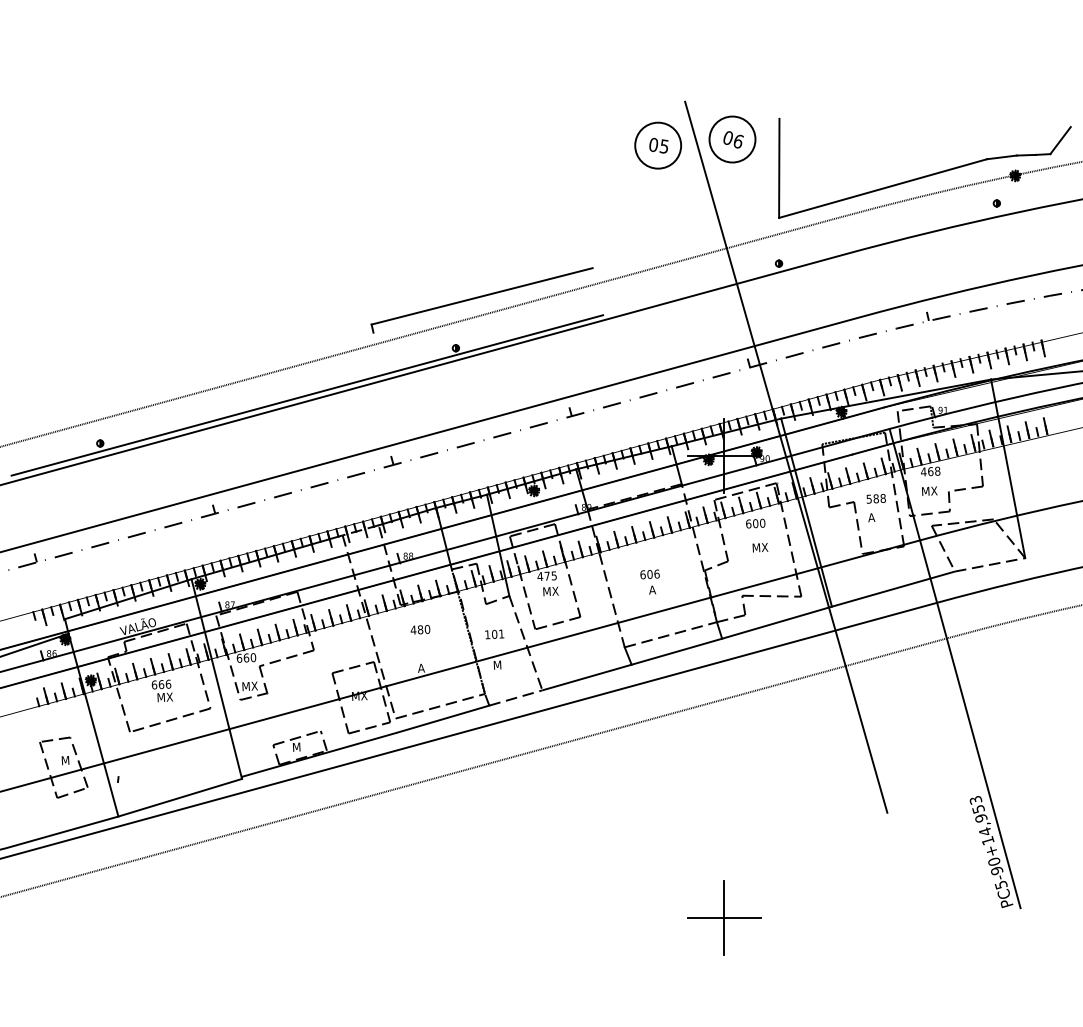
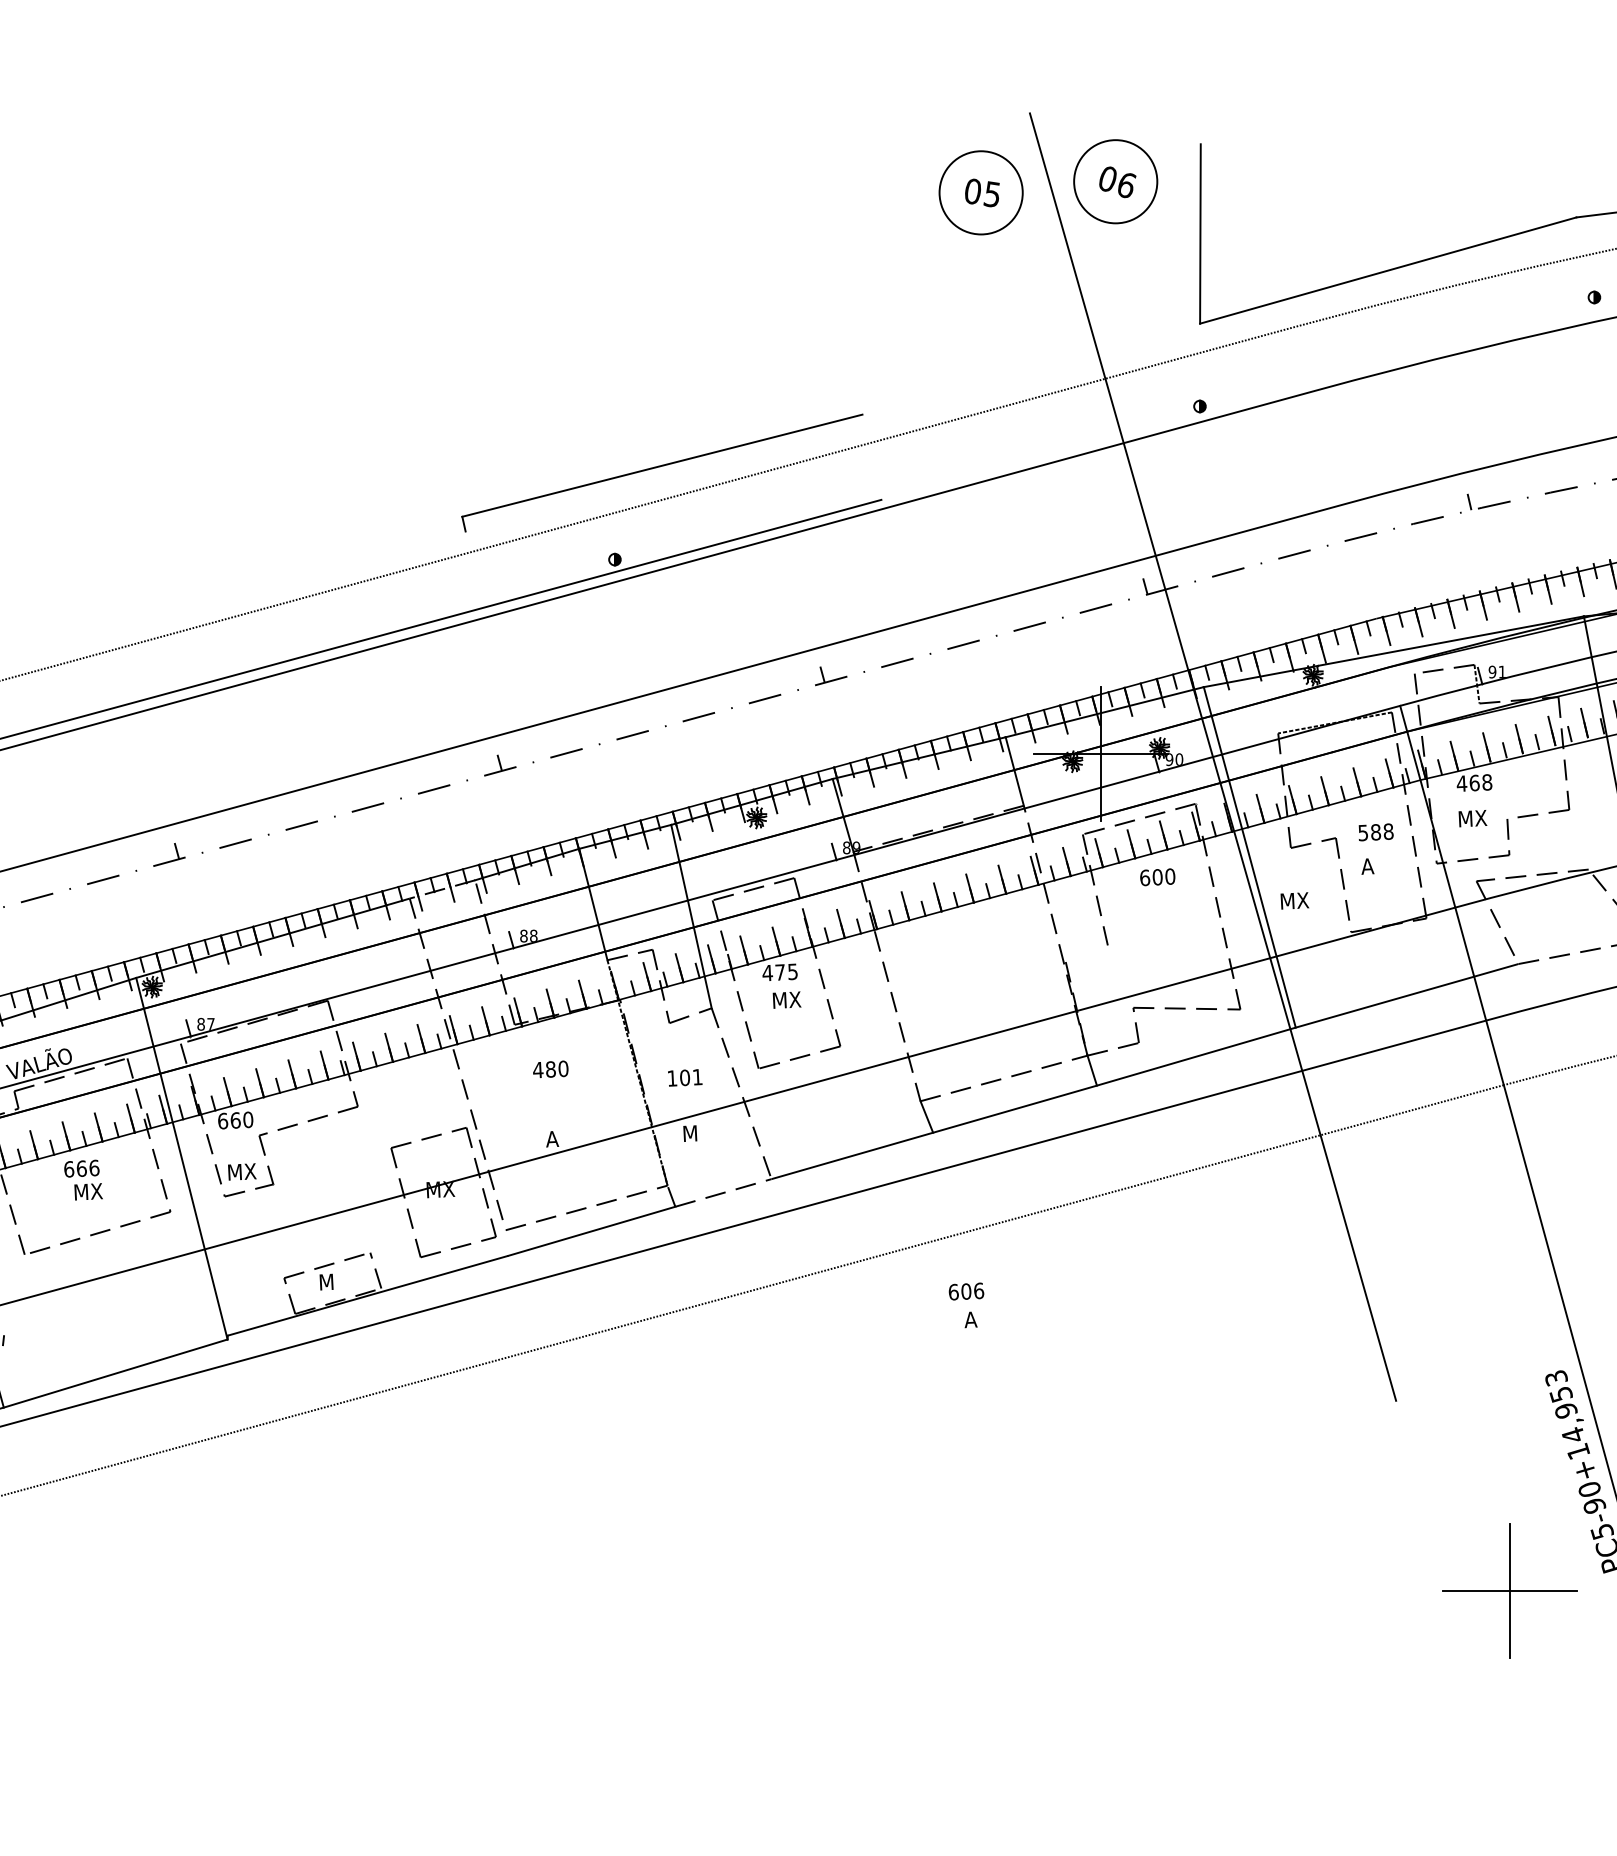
text: (760, 547) -> (1294, 900), moved
line: (716, 565) -> (1086, 953), removed
text: (649, 581) -> (965, 1304), moved
part: (724, 917) -> (1510, 1590), moved

